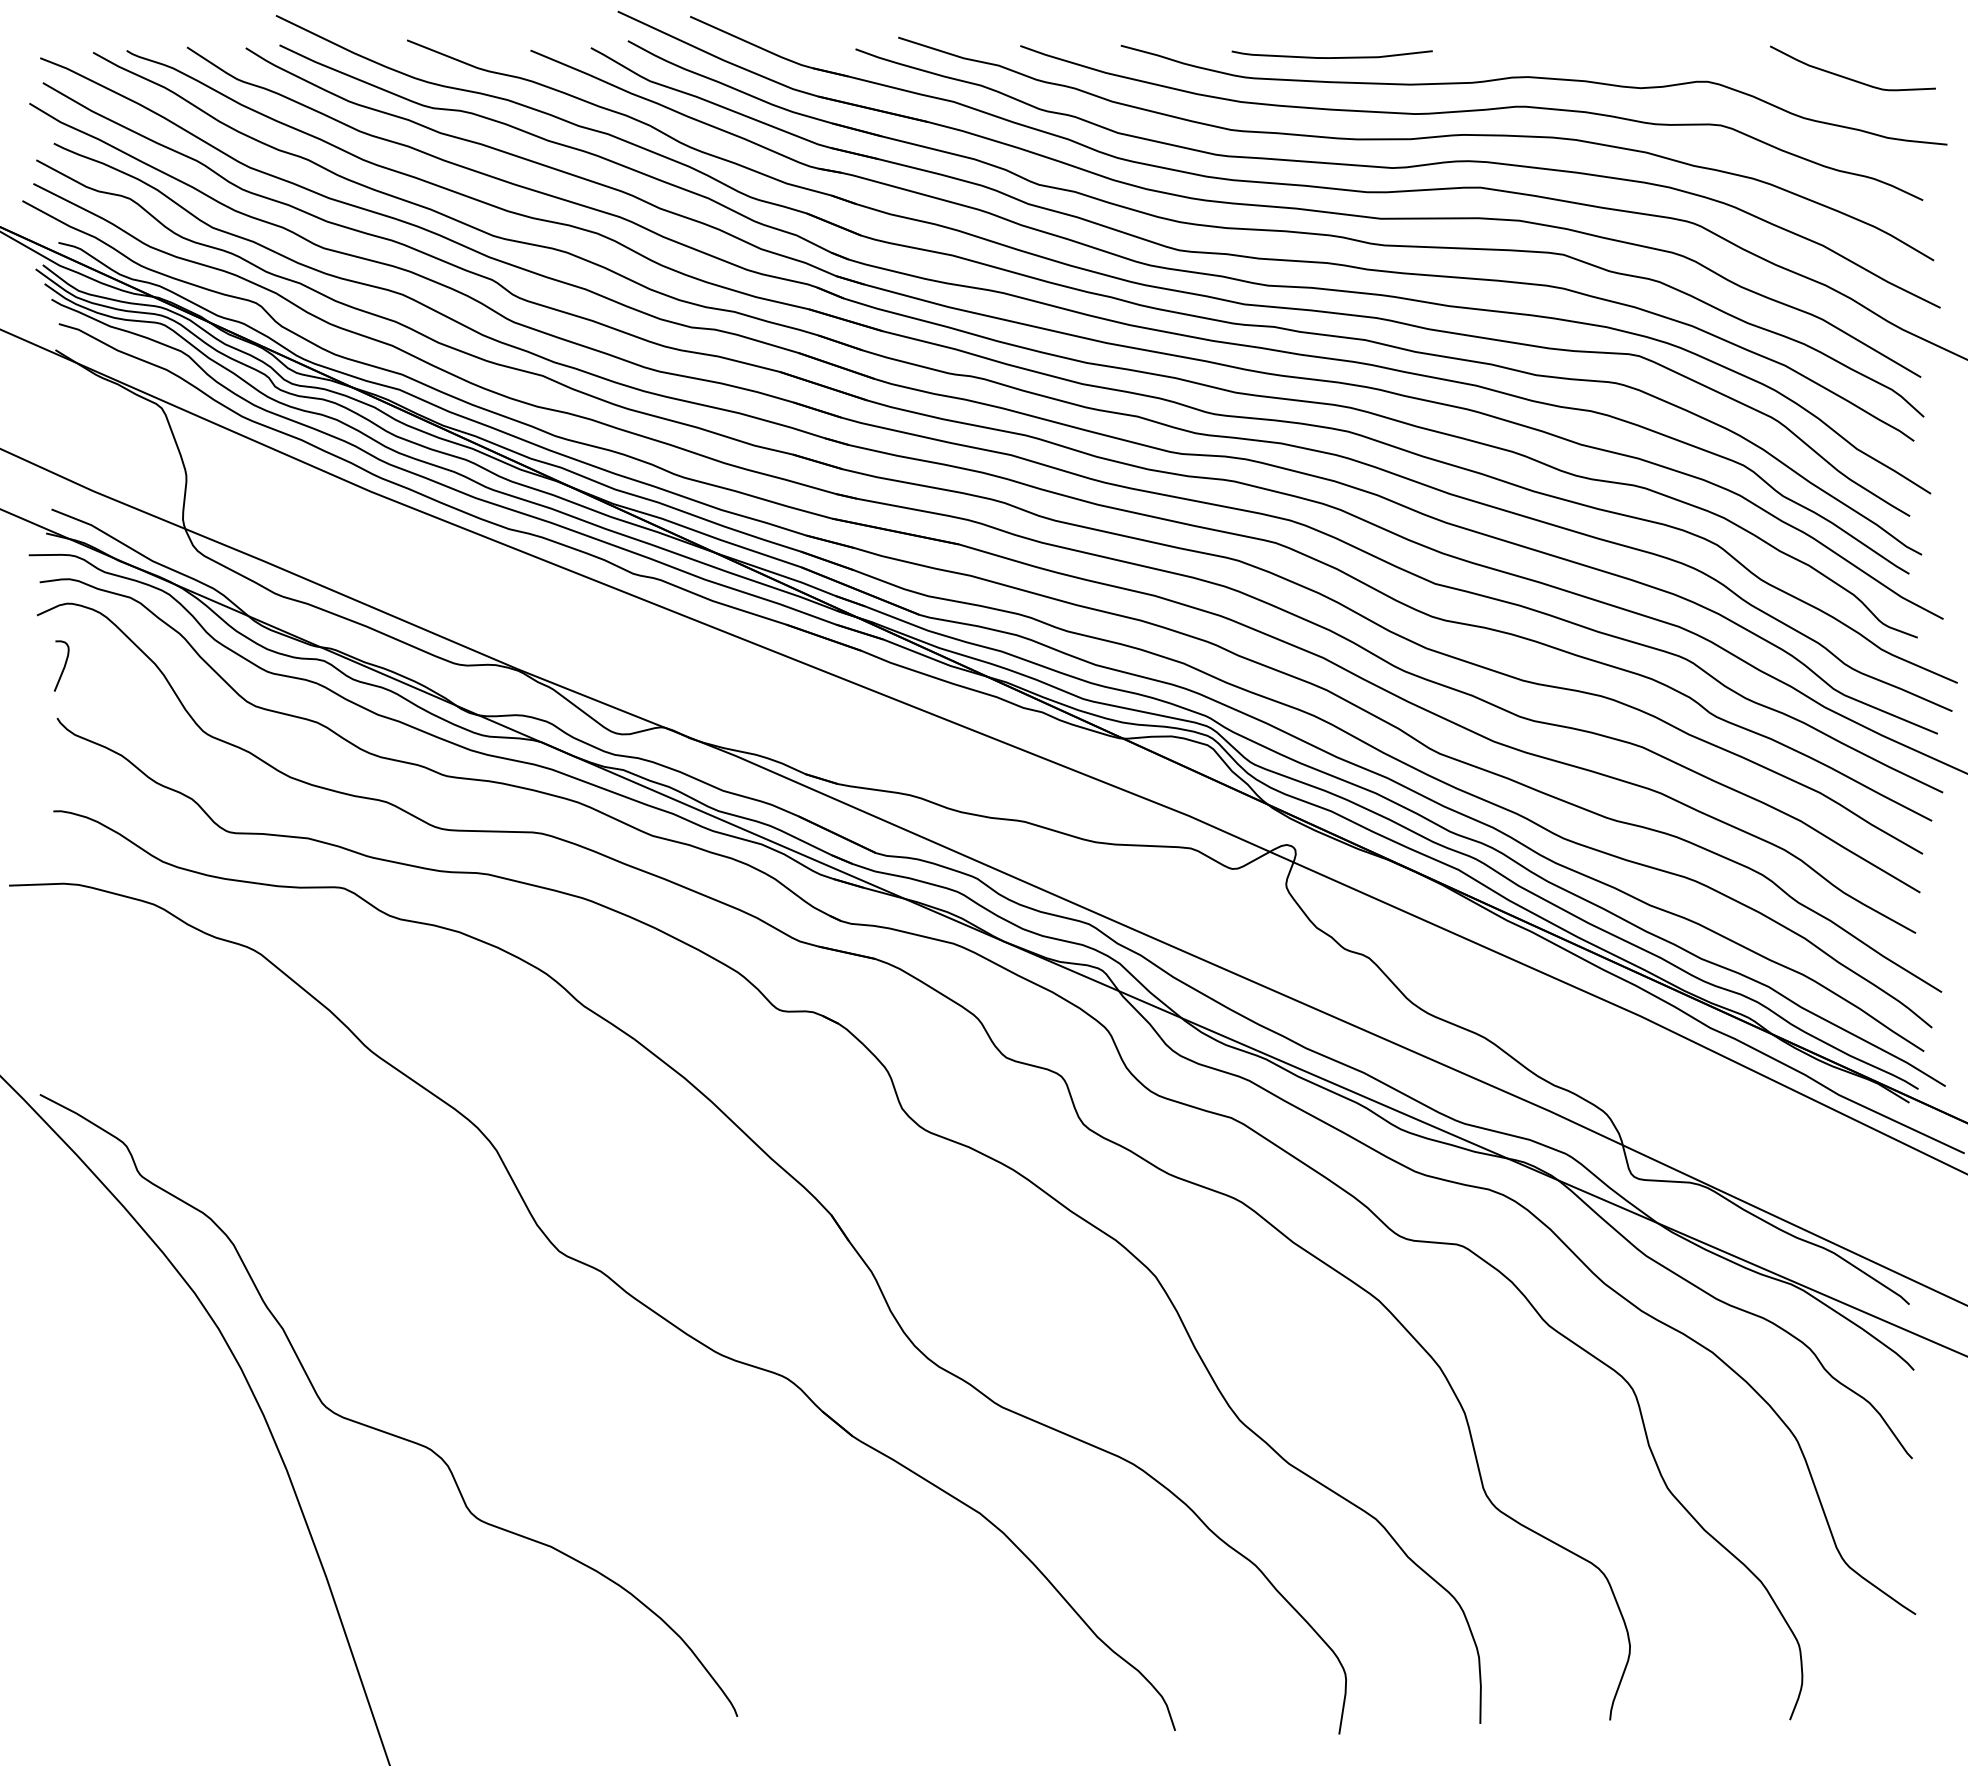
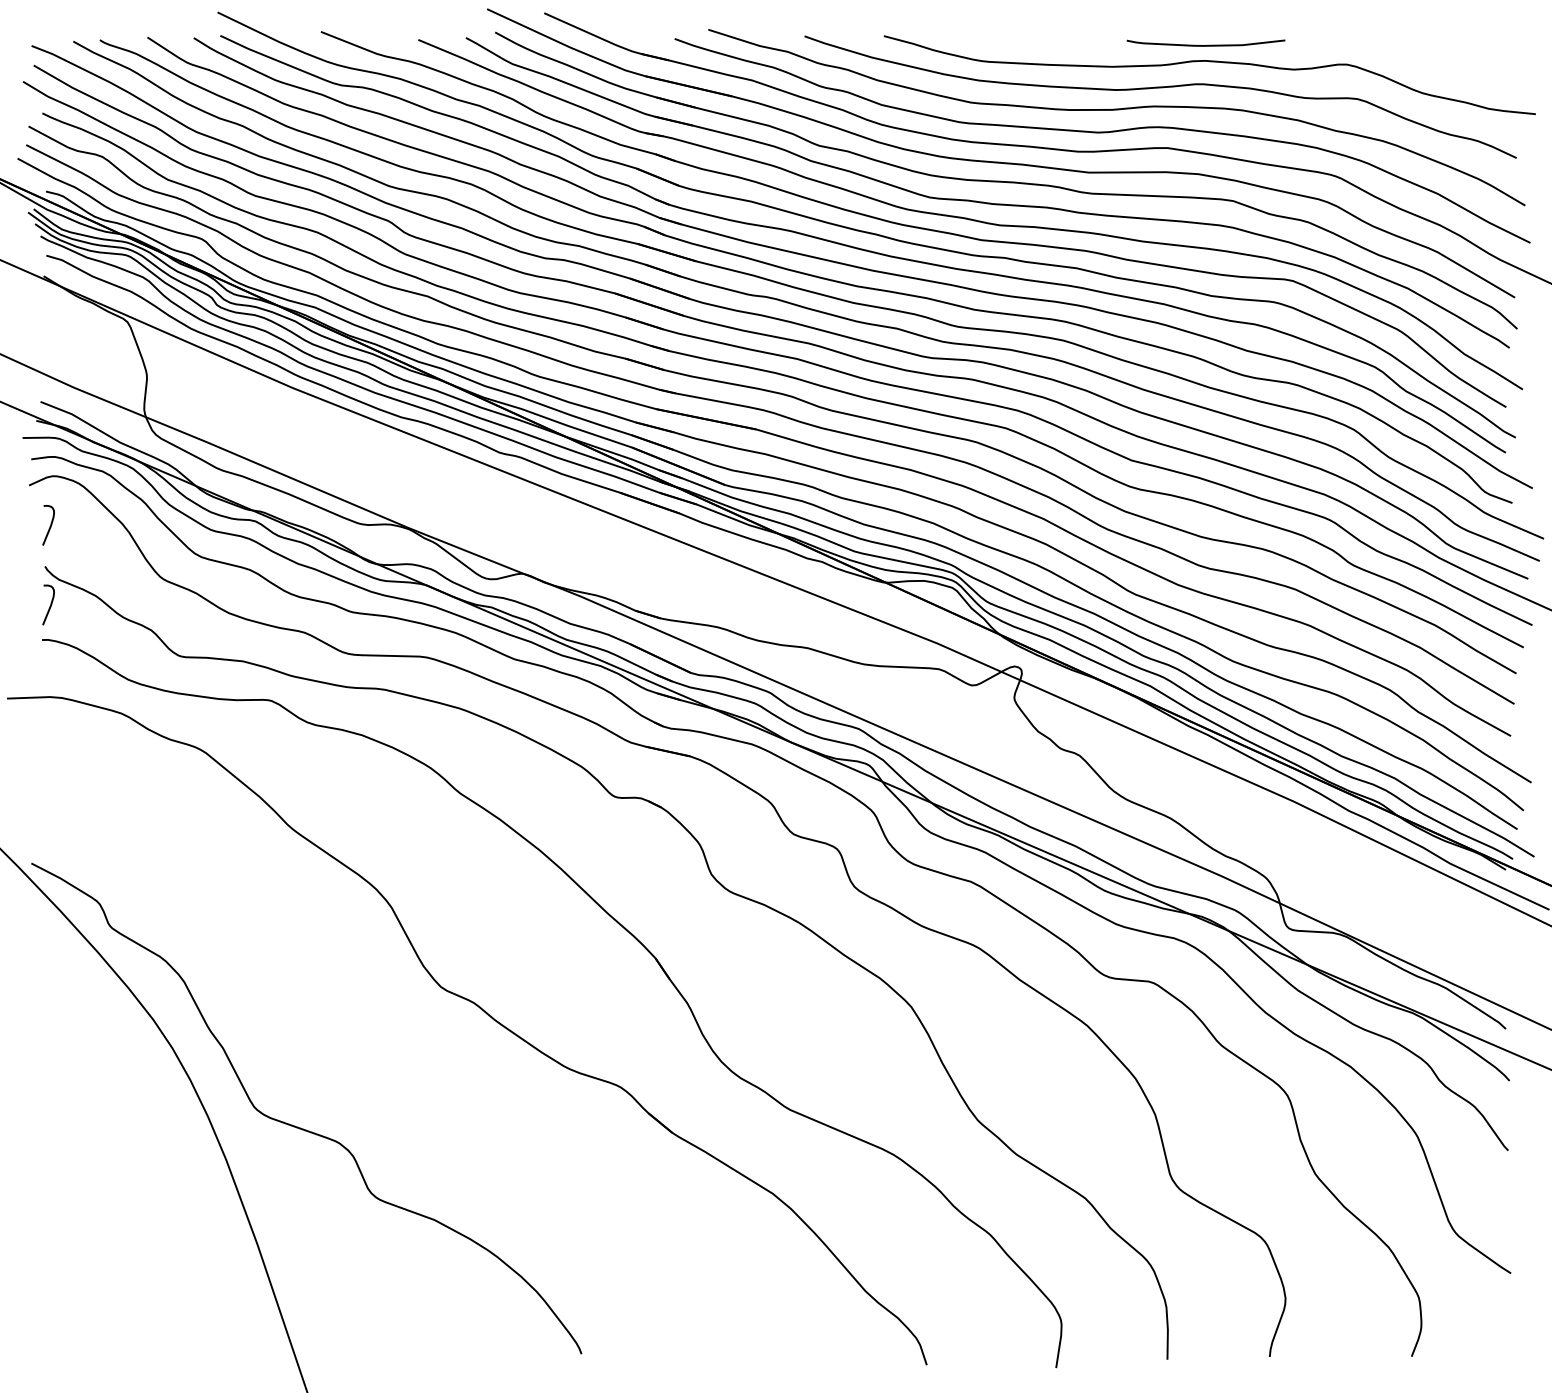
curve: (1331, 57) -> (1205, 45), moved
curve: (1848, 77) -> (1457, 61), removed
curve: (63, 767) -> (50, 605), added

